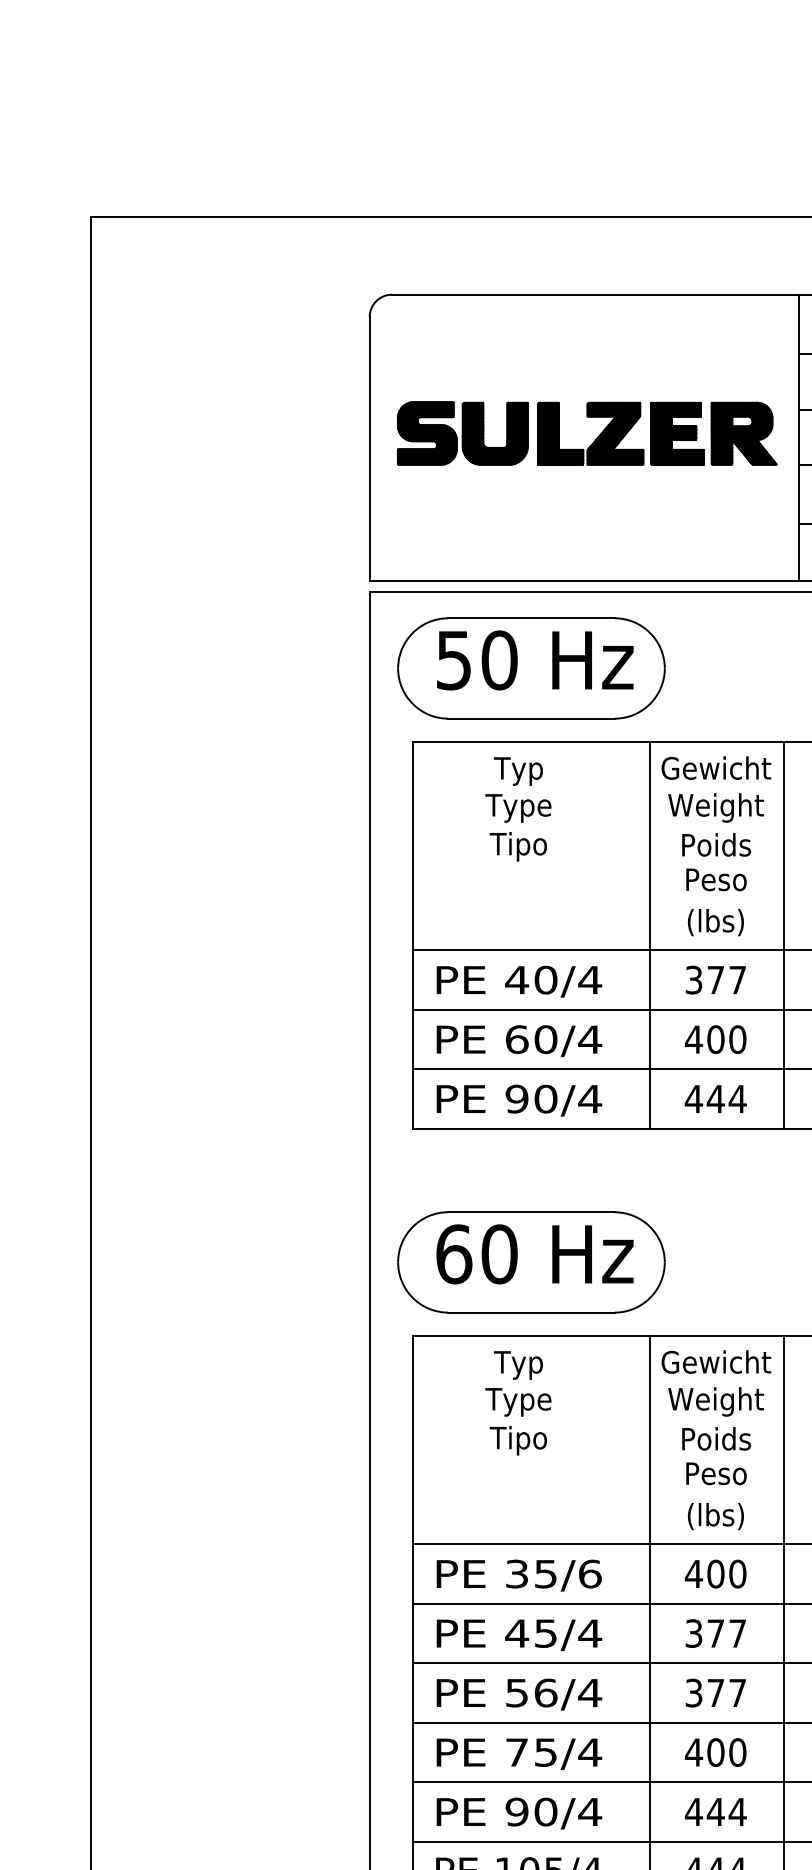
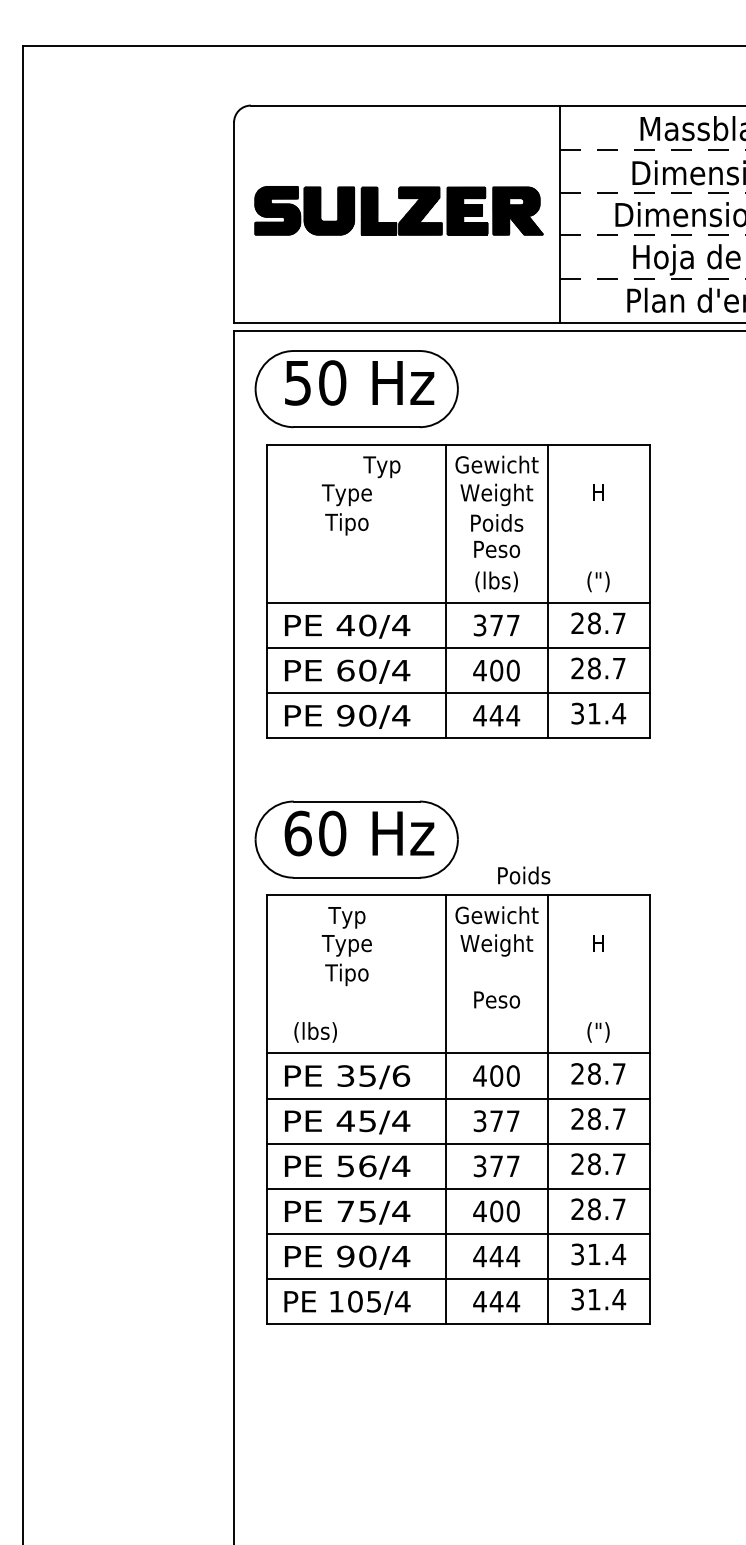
text: (517, 771) -> (381, 467), moved
text: (717, 1438) -> (524, 875), moved
text: (715, 1516) -> (315, 1032), moved

